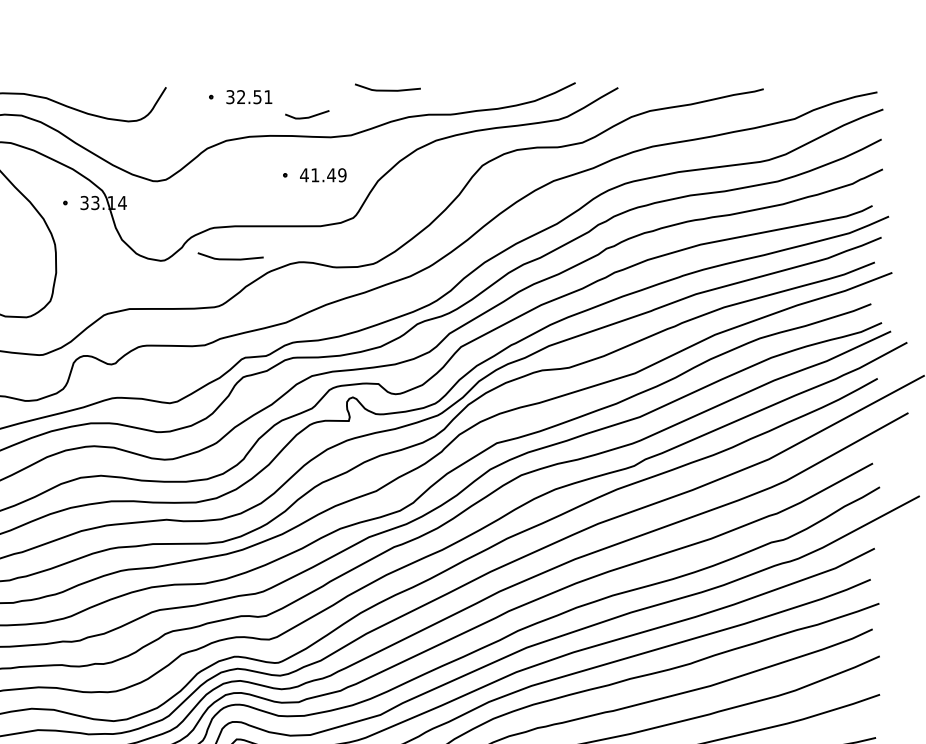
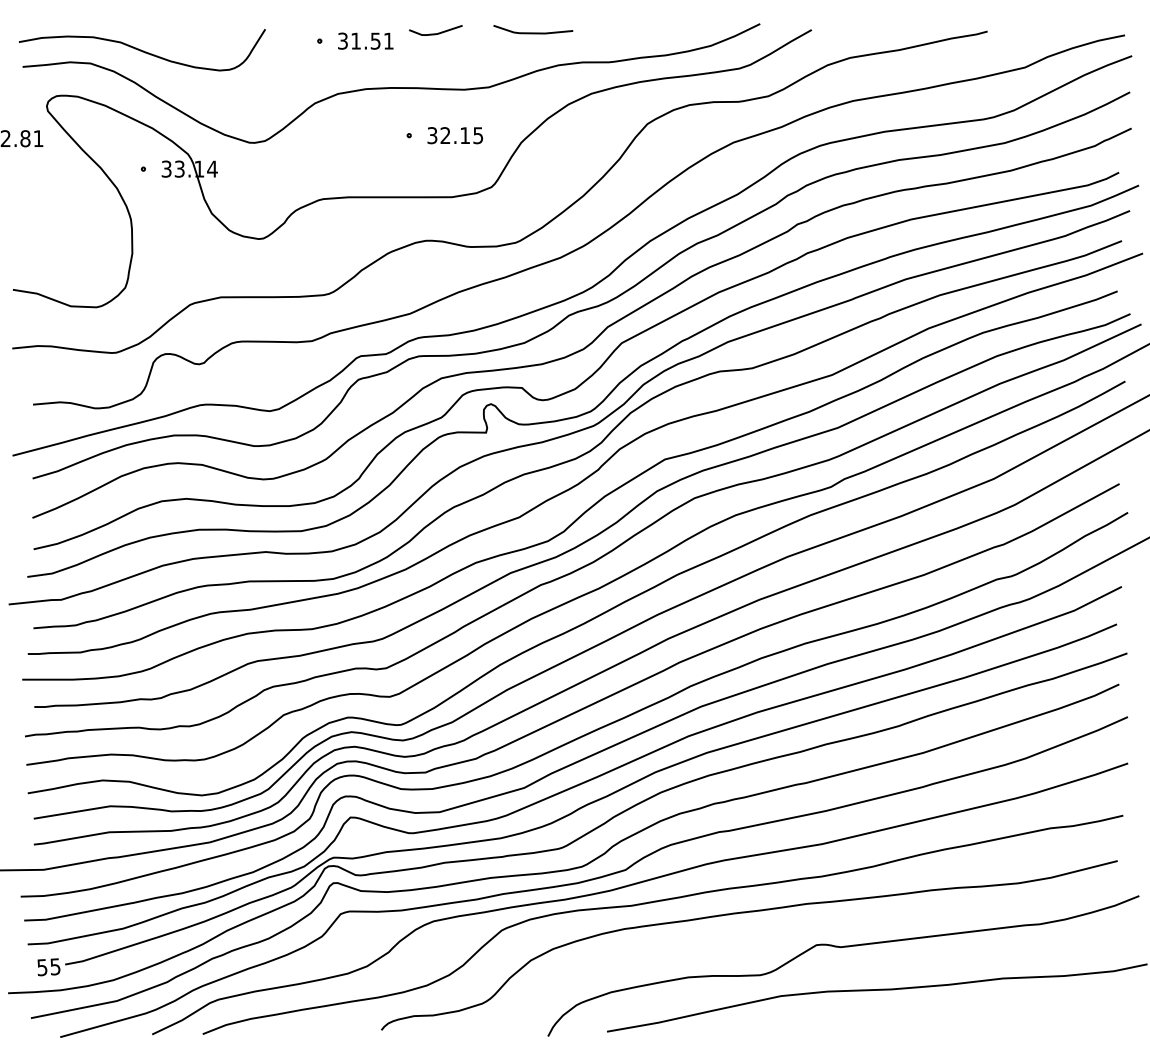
text: (240, 96) -> (355, 40), 32.51 -> 31.51
line: (306, 117) -> (435, 33), moved
text: (323, 175) -> (455, 135), 41.49 -> 32.15
line: (230, 258) -> (343, 236), removed

